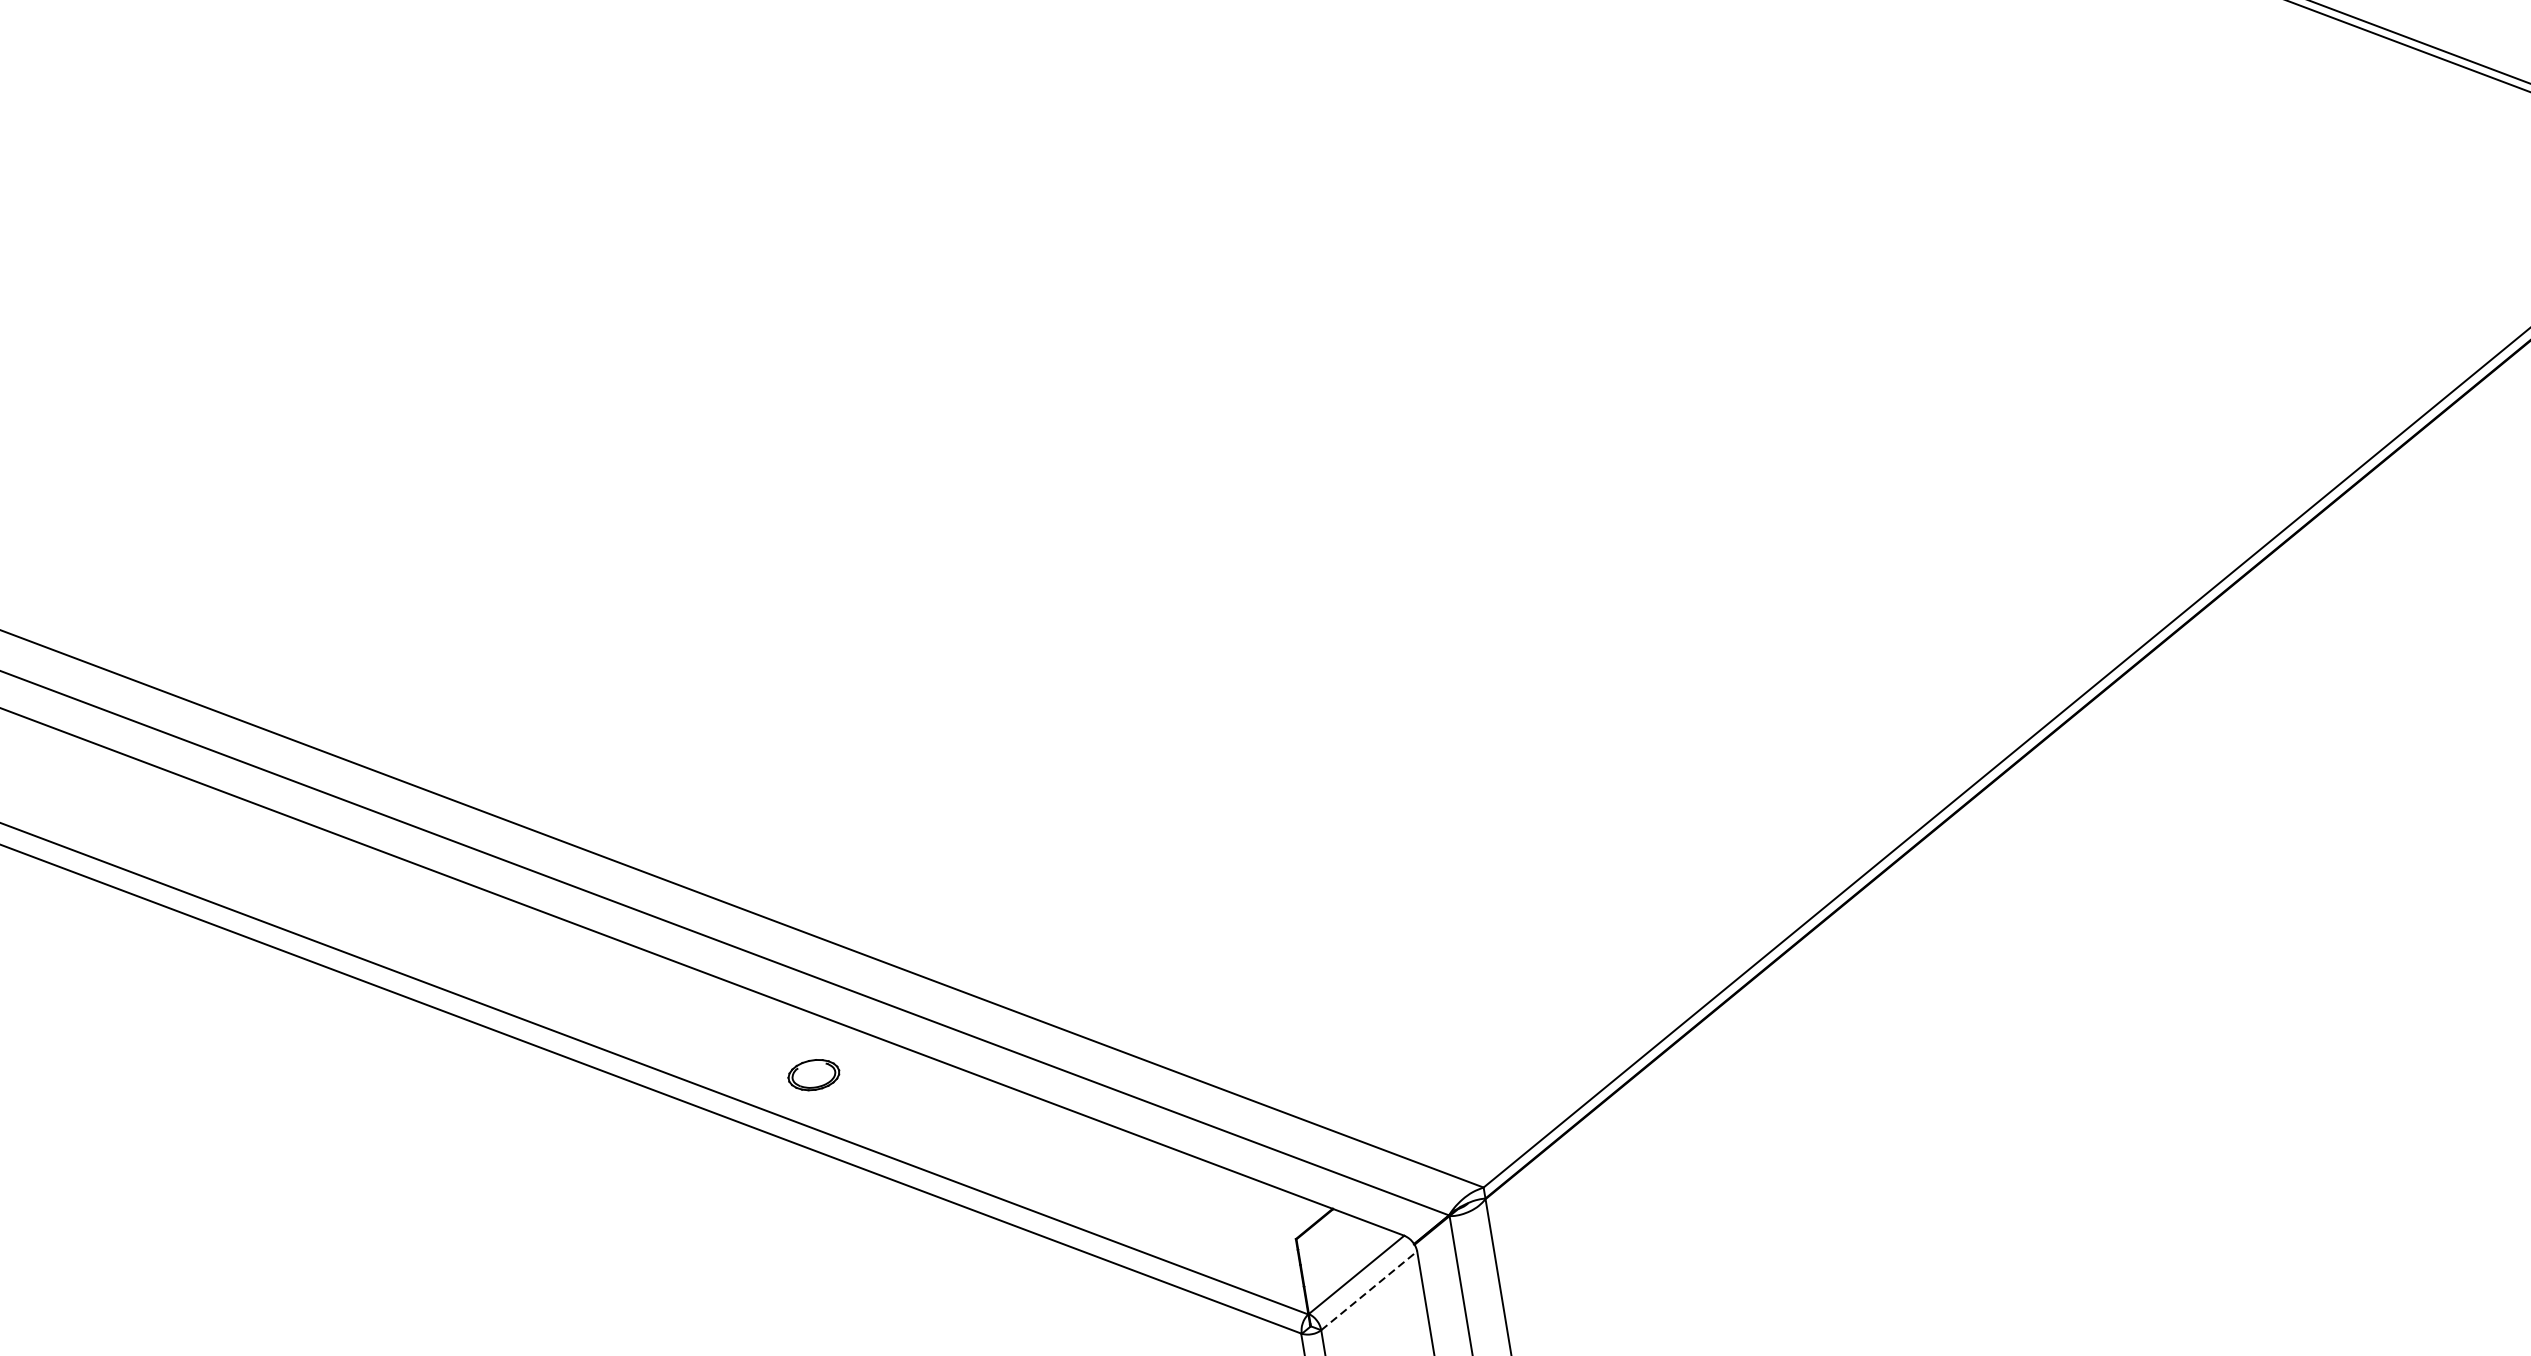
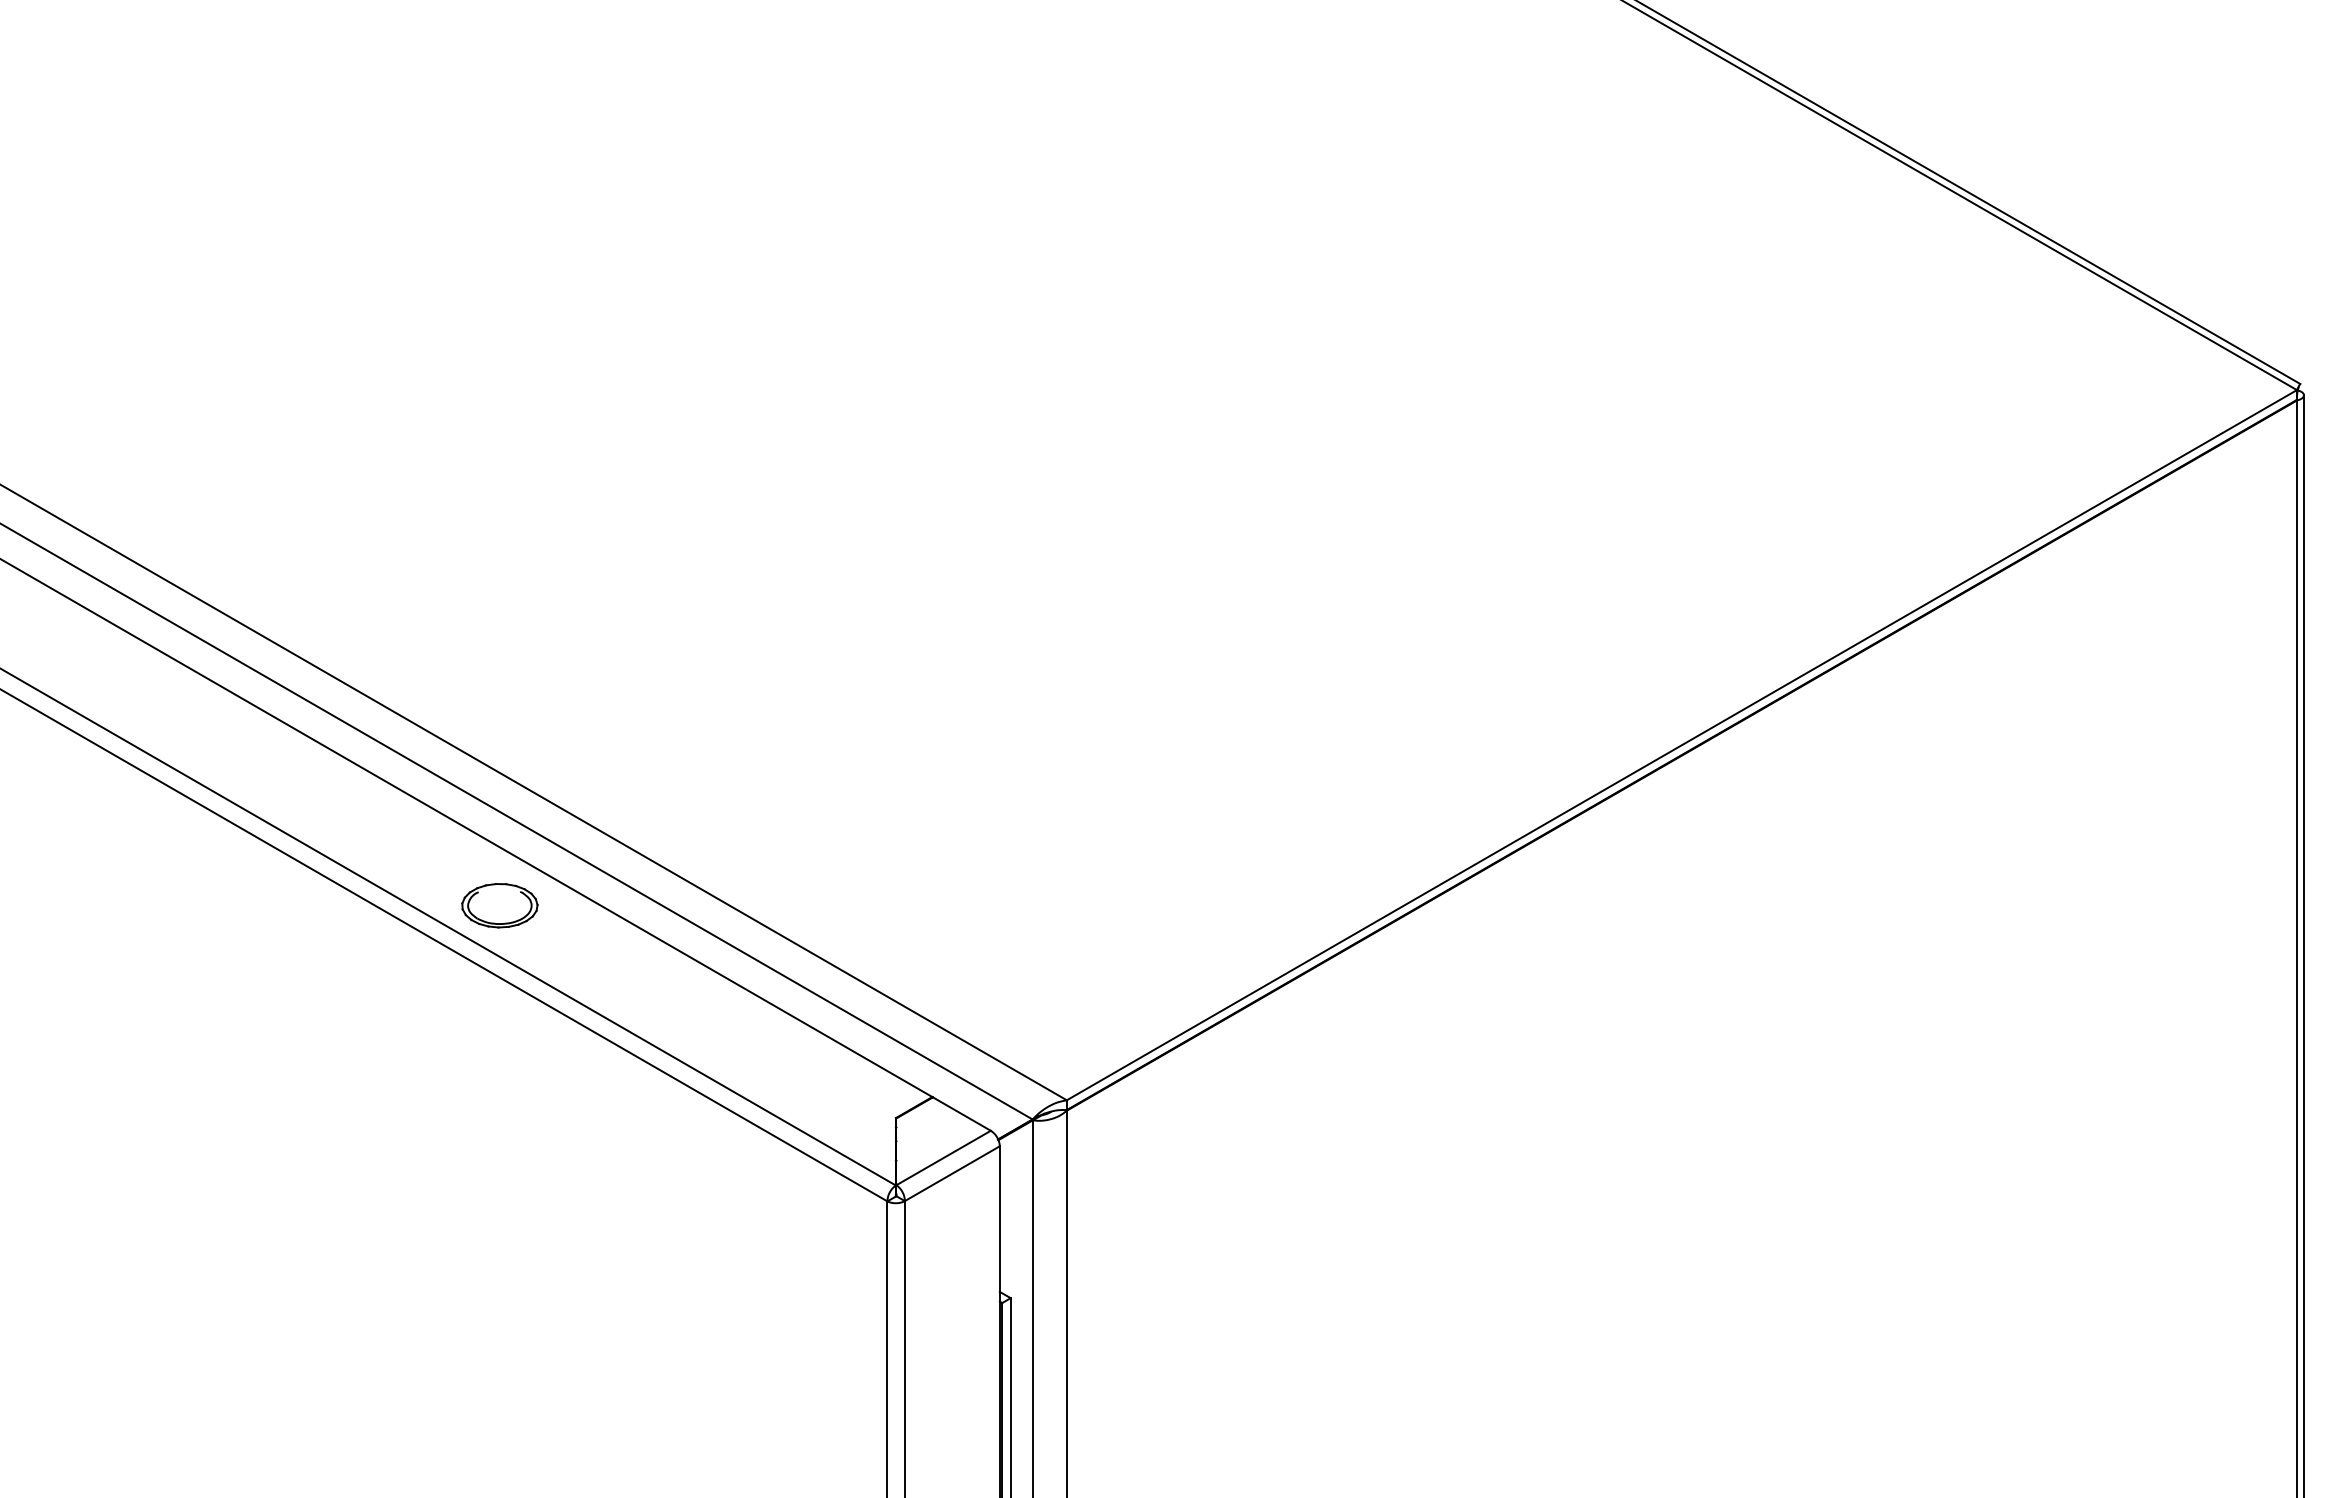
part: (813, 1074) -> (499, 905), size x1.67
line: (1369, 1290) -> (952, 1173), dashed -> solid

